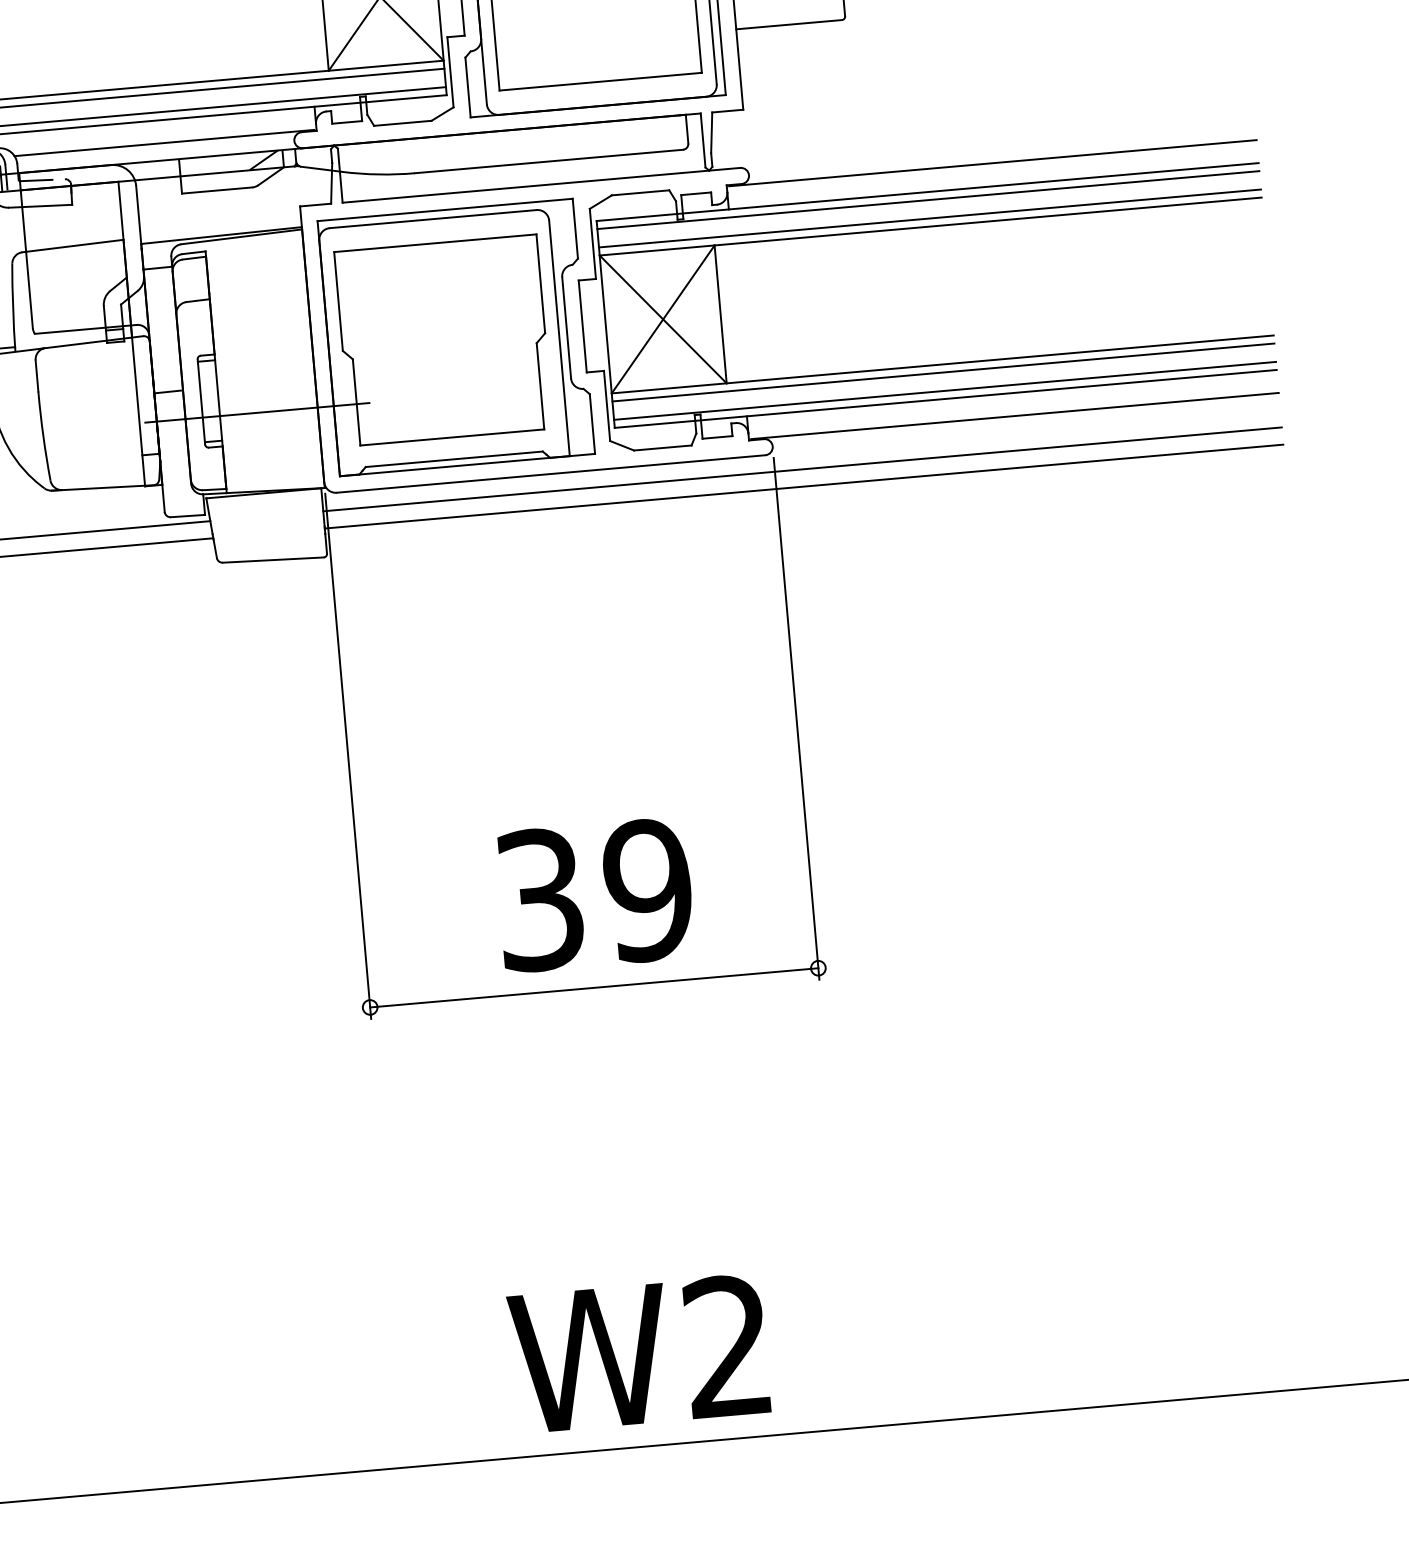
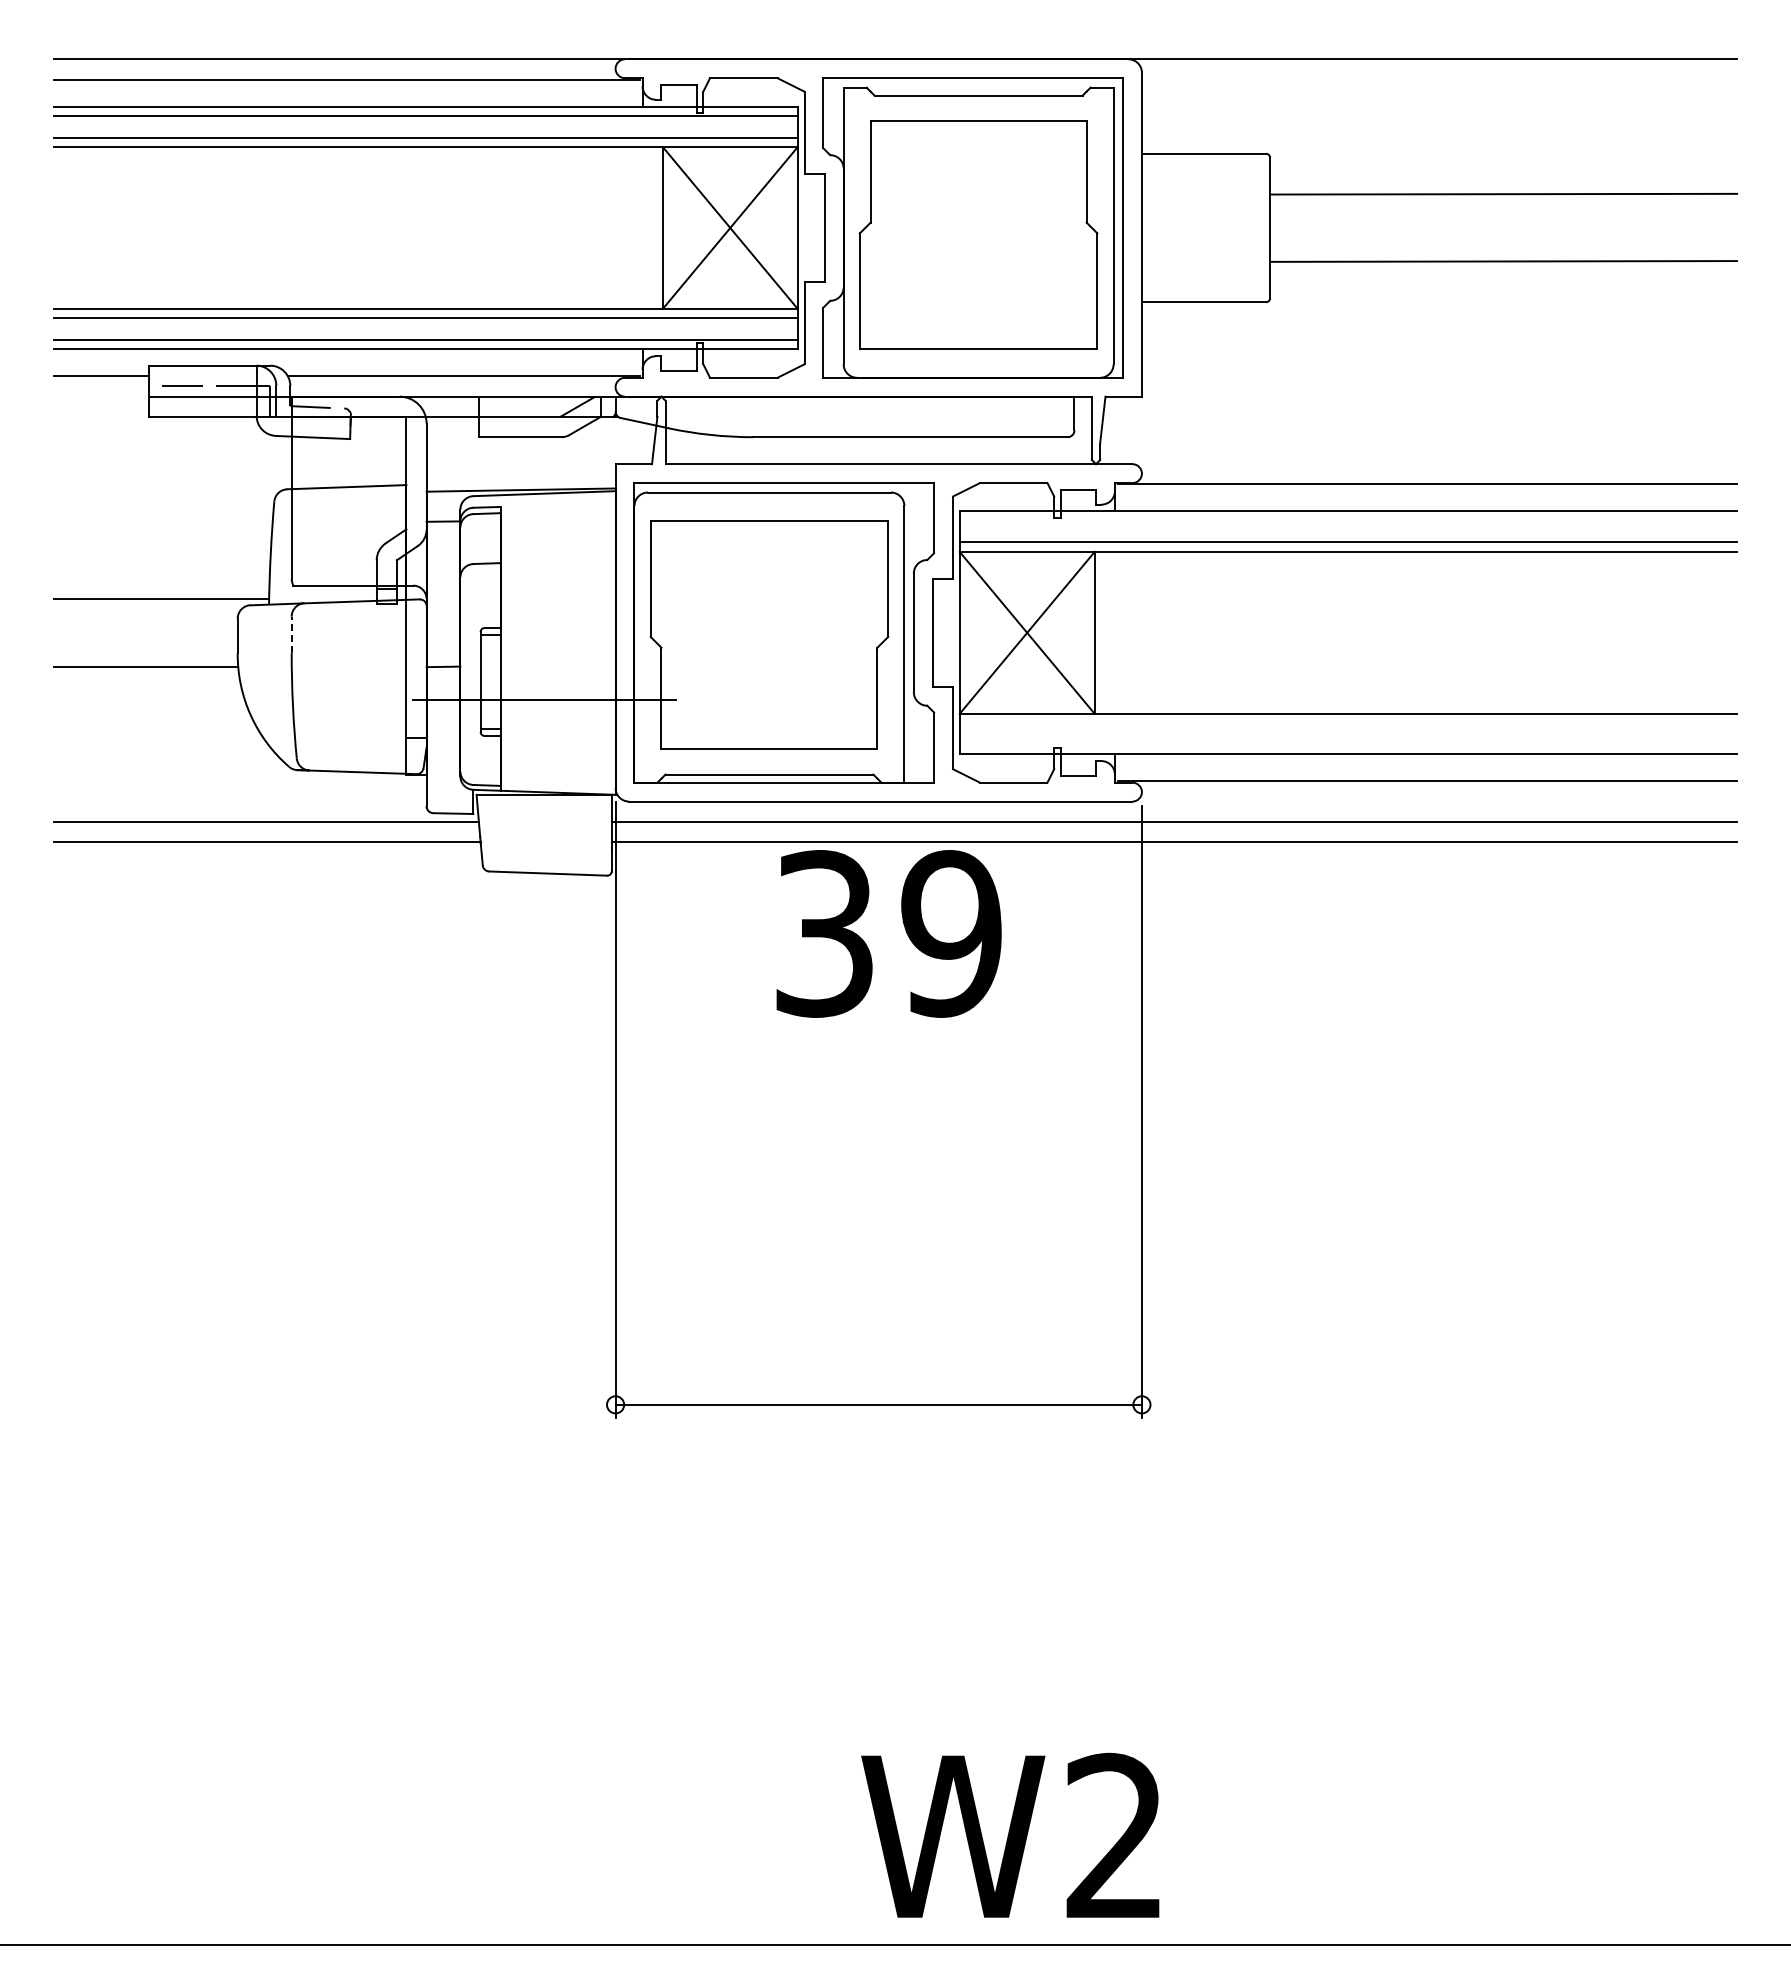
line: (928, 199) -> (1348, 520), removed
line: (943, 372) -> (1348, 723), removed
line: (36, 375) -> (291, 634), solid -> dashed
line: (945, 390) -> (1348, 744), removed
text: (594, 894) -> (888, 933), moved
text: (638, 1352) -> (1010, 1834), moved

